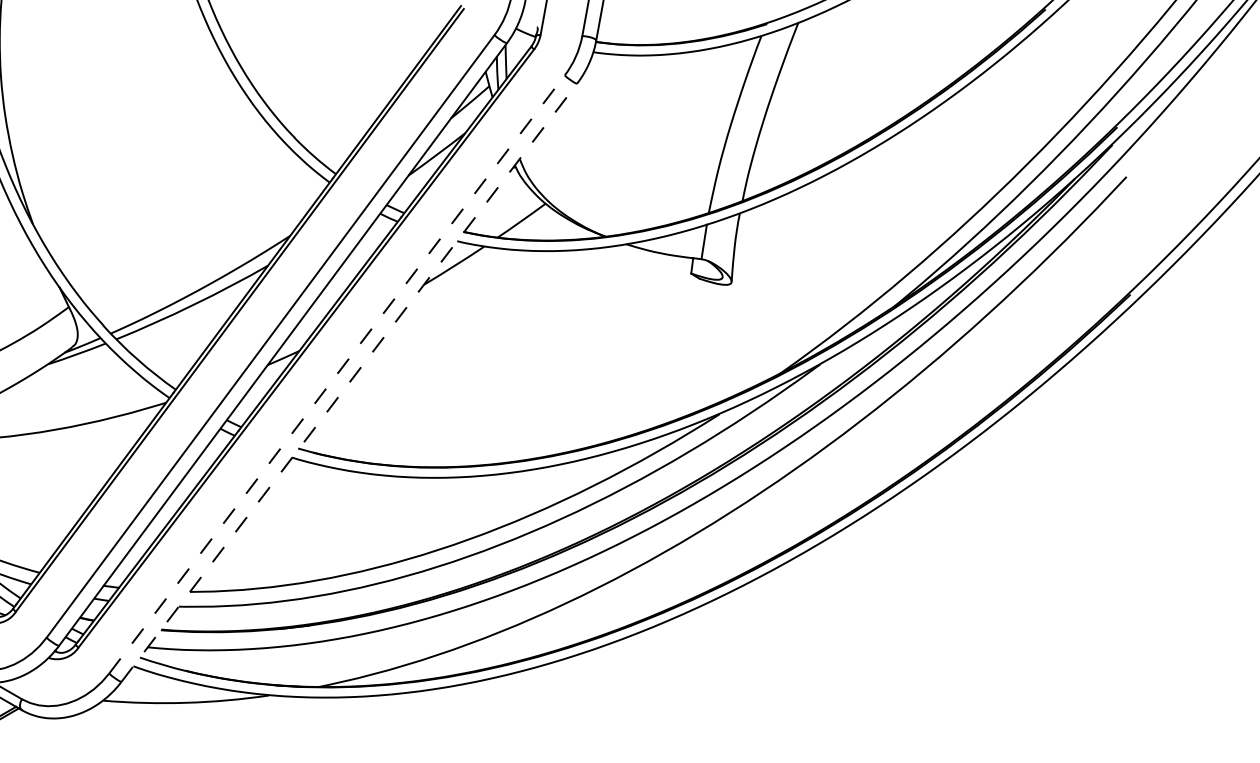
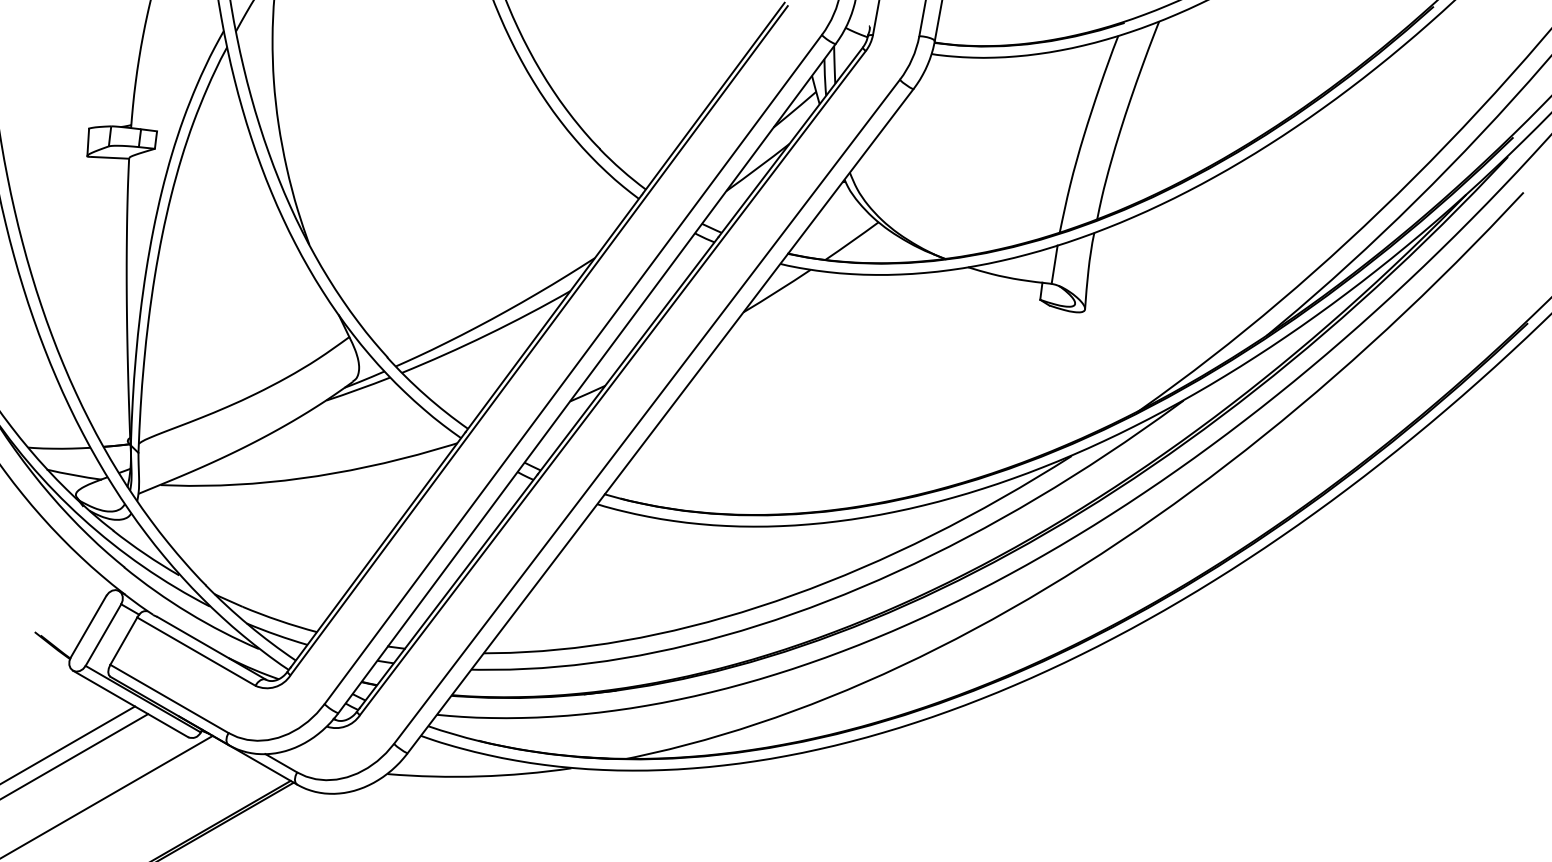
line: (337, 374) -> (647, 411), dashed -> solid
line: (349, 382) -> (660, 420), dashed -> solid

